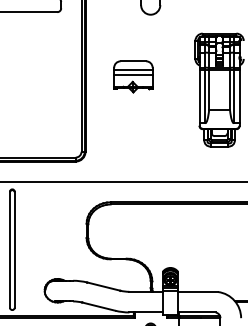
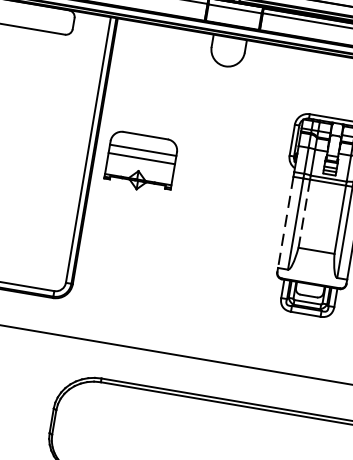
part: (133, 76) -> (141, 161), moved
line: (209, 90) -> (304, 214), solid -> dashed
line: (199, 97) -> (285, 223), solid -> dashed

